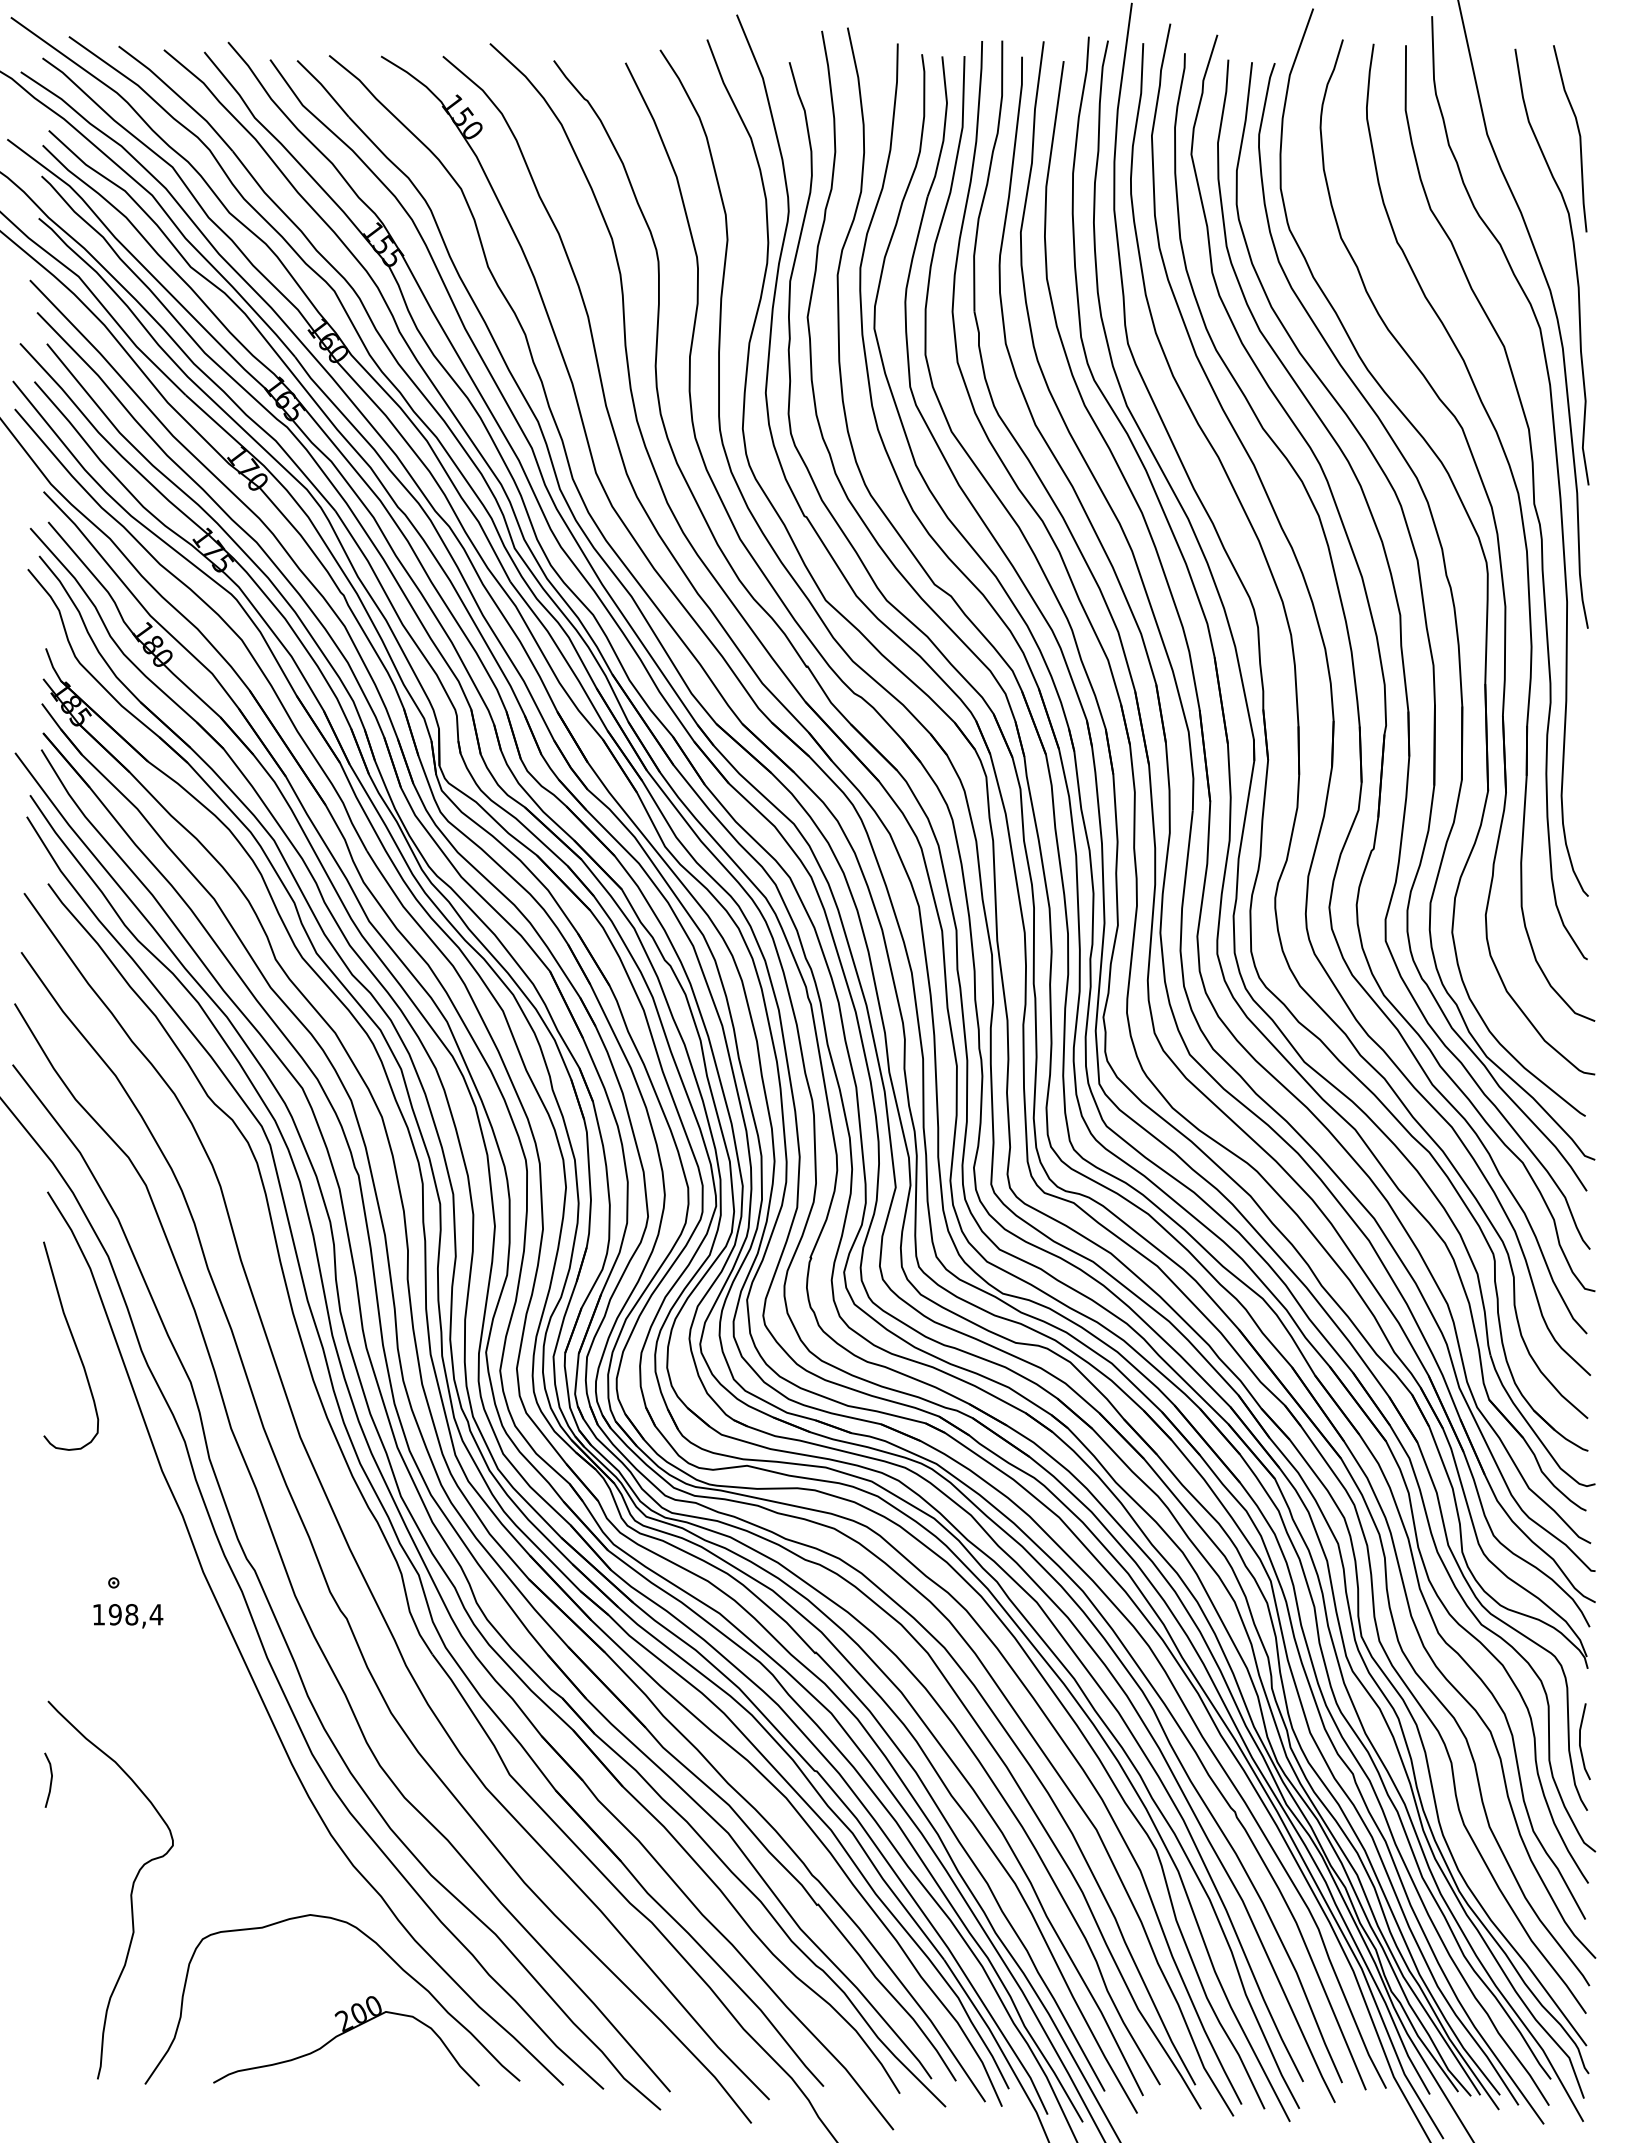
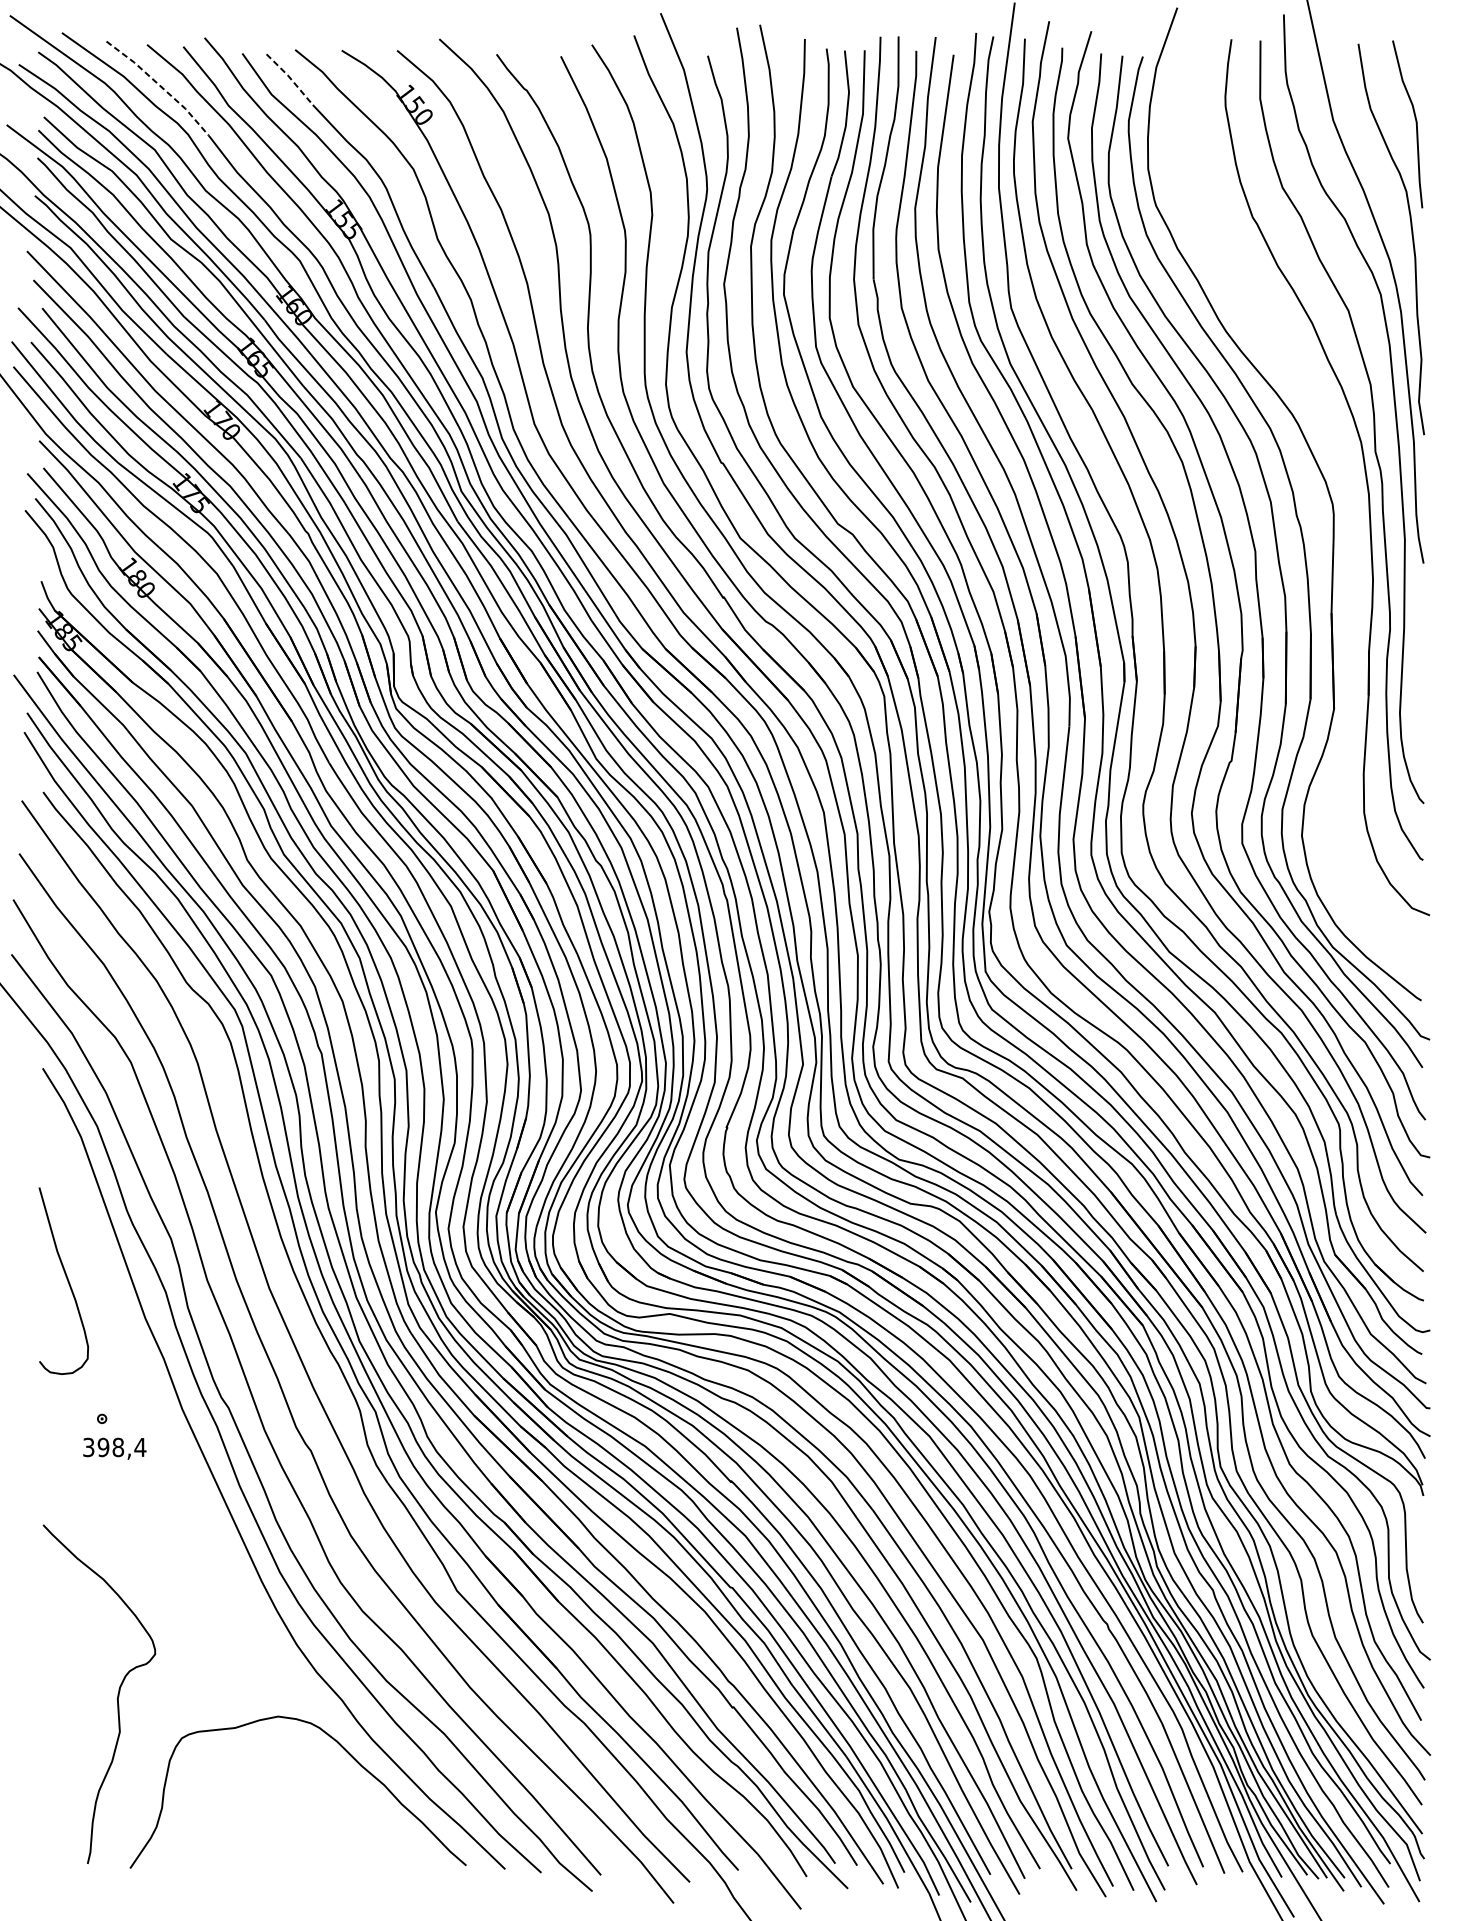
line: (324, 87) -> (291, 78), solid -> dashed
line: (178, 96) -> (160, 86), solid -> dashed
part: (1498, 555) -> (1343, 497), removed
curve: (74, 1345) -> (66, 1280), moved
text: (98, 1614) -> (88, 1447), 198,4 -> 398,4
line: (1580, 1741) -> (1416, 1561), removed
line: (50, 1779) -> (45, 1595), removed
part: (343, 2034) -> (308, 1823), removed

